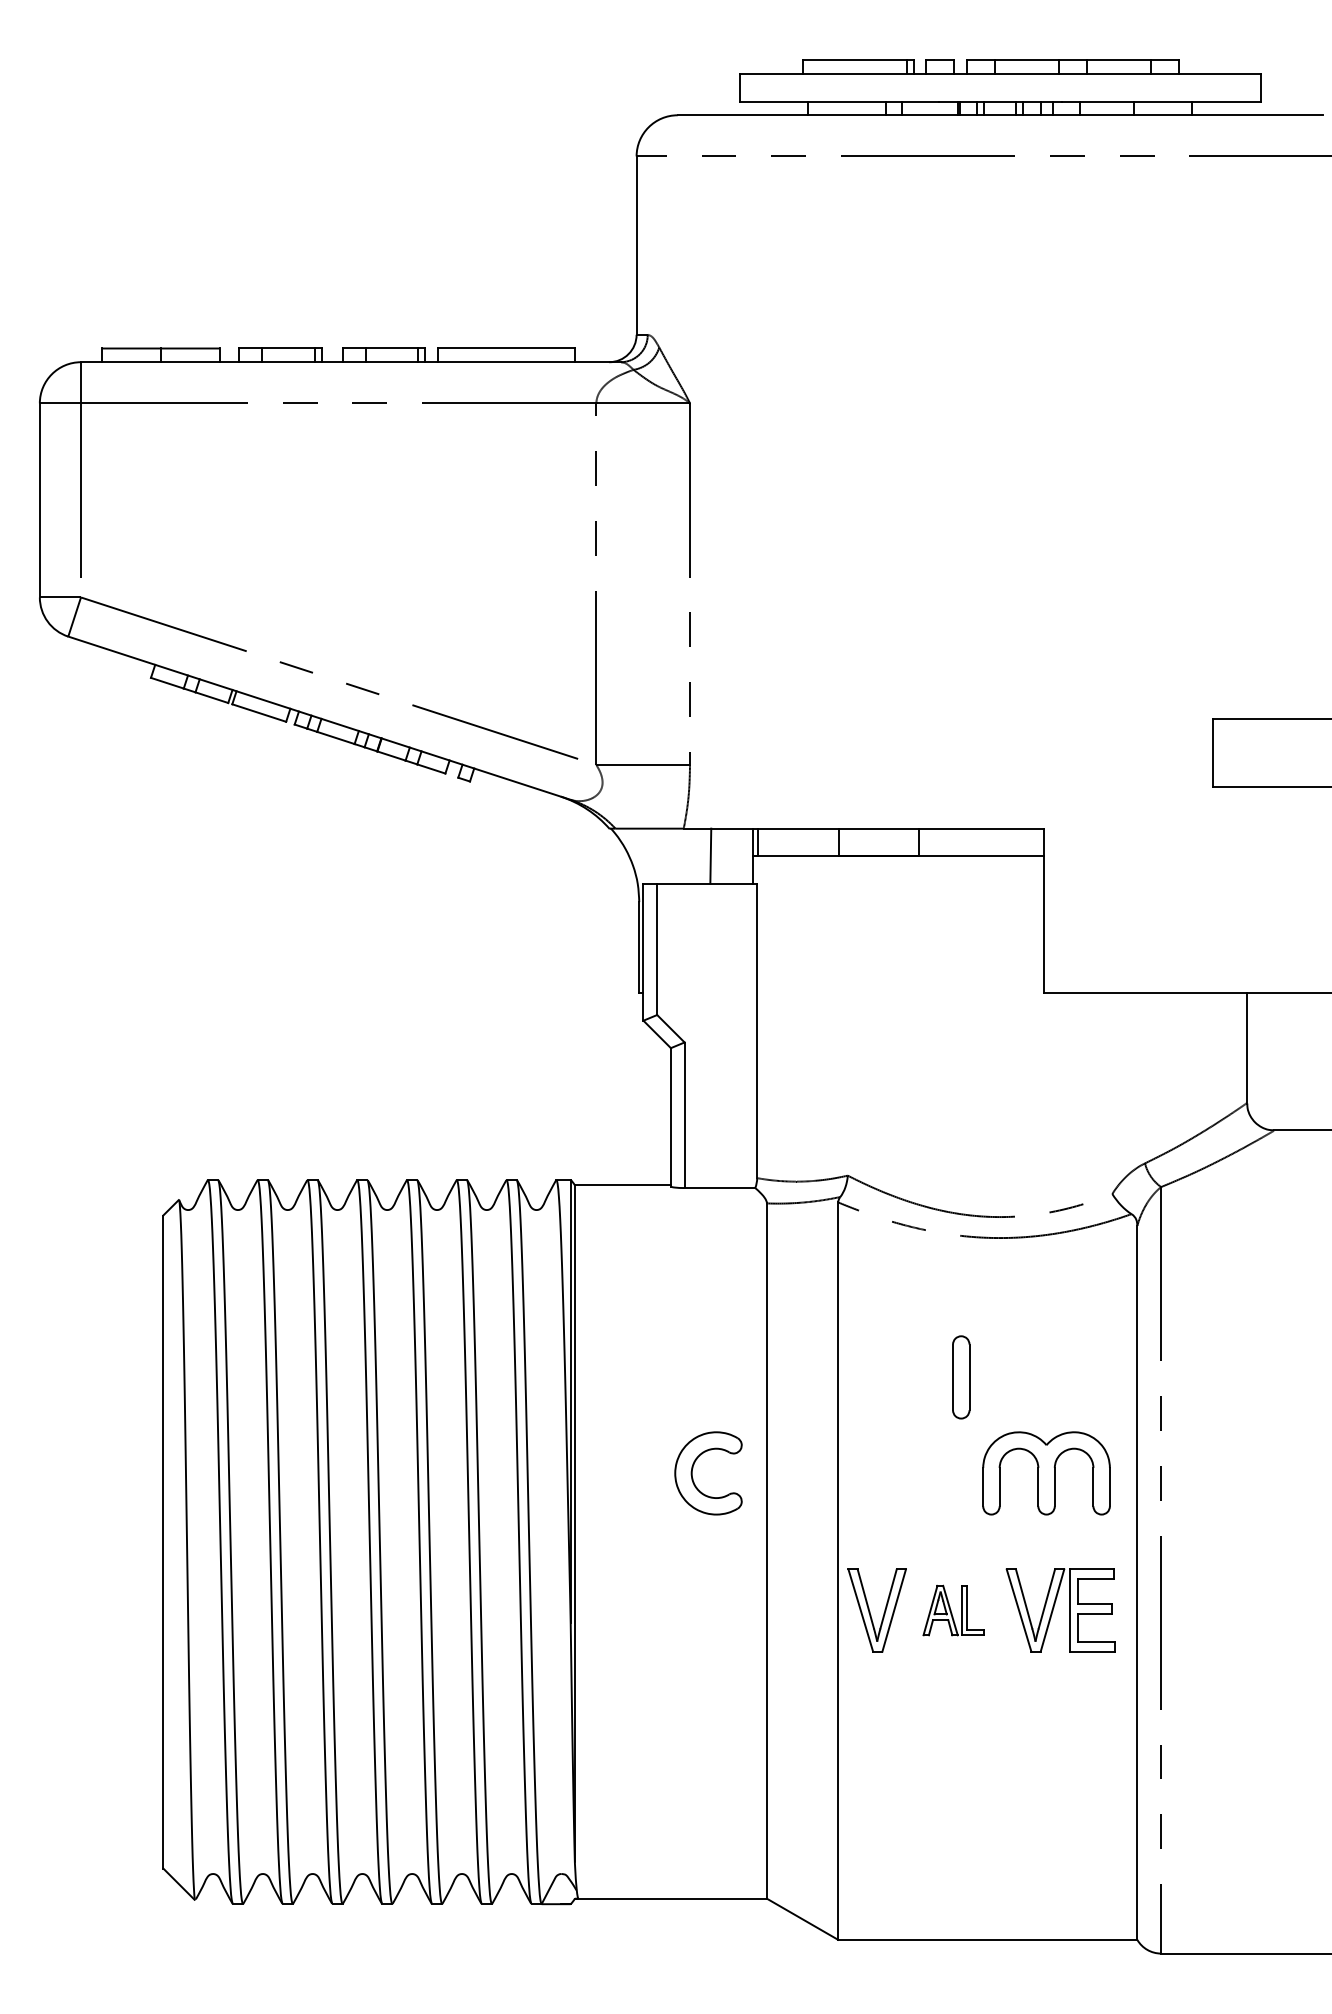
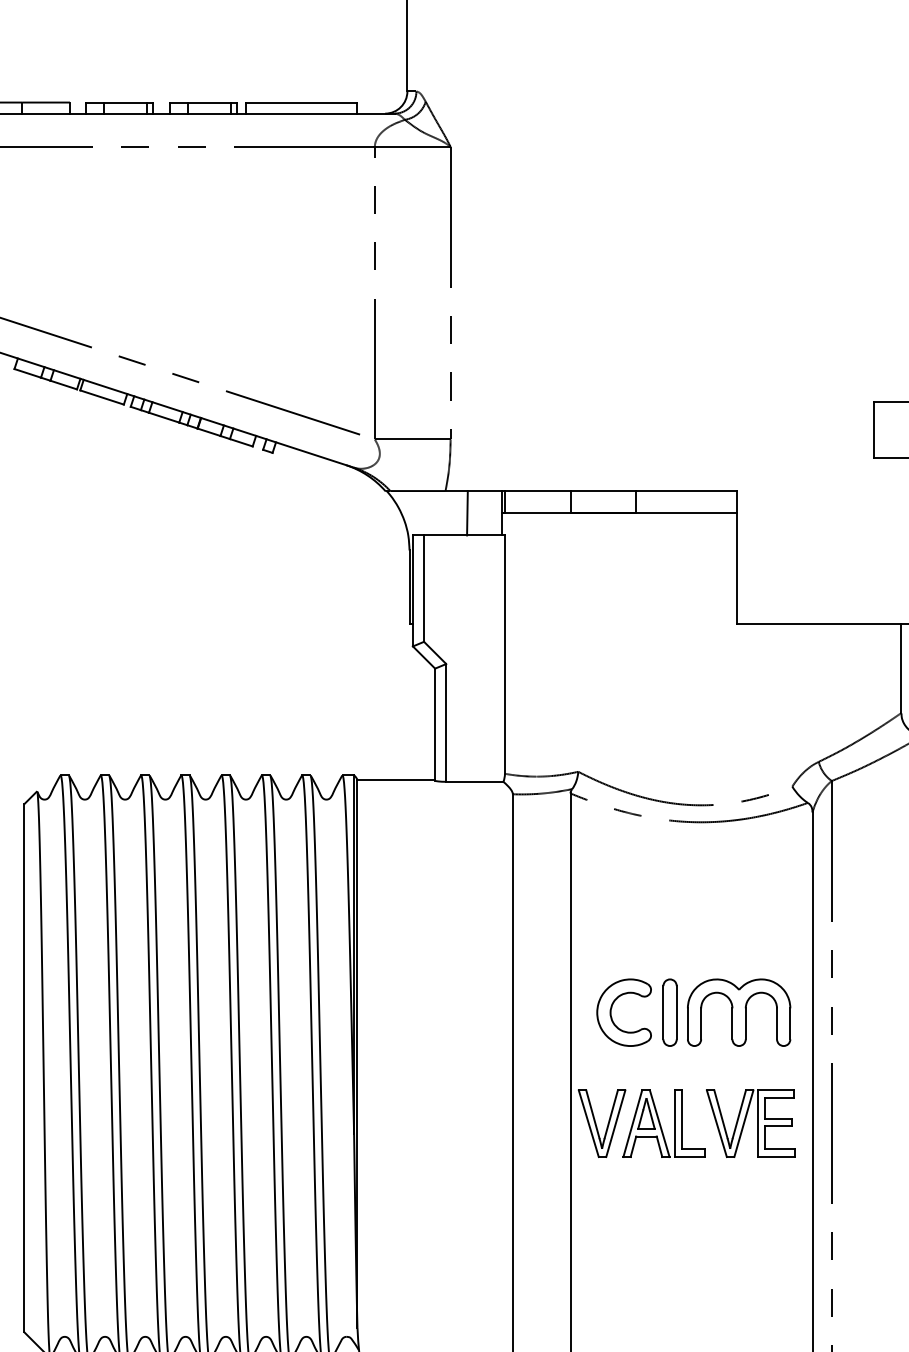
part: (961, 1377) -> (670, 1012), moved
part: (693, 1468) -> (612, 1008), moved
part: (953, 1610) -> (663, 1123), size x1.67

